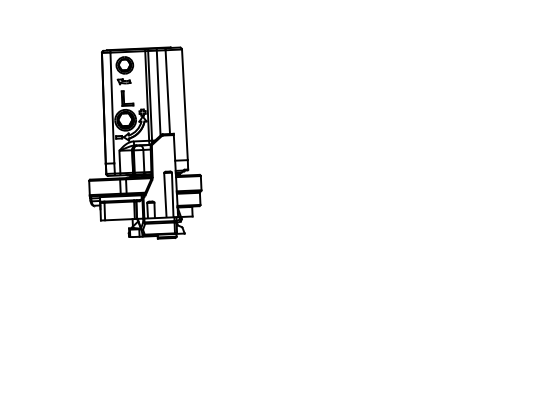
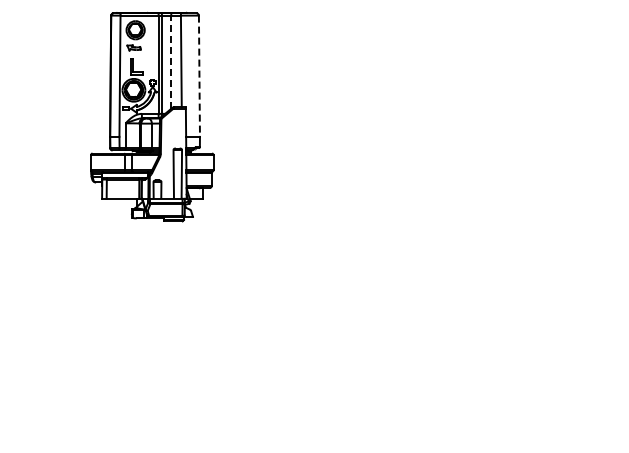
line: (158, 93) -> (171, 62), solid -> dashed
line: (184, 105) -> (199, 76), solid -> dashed

